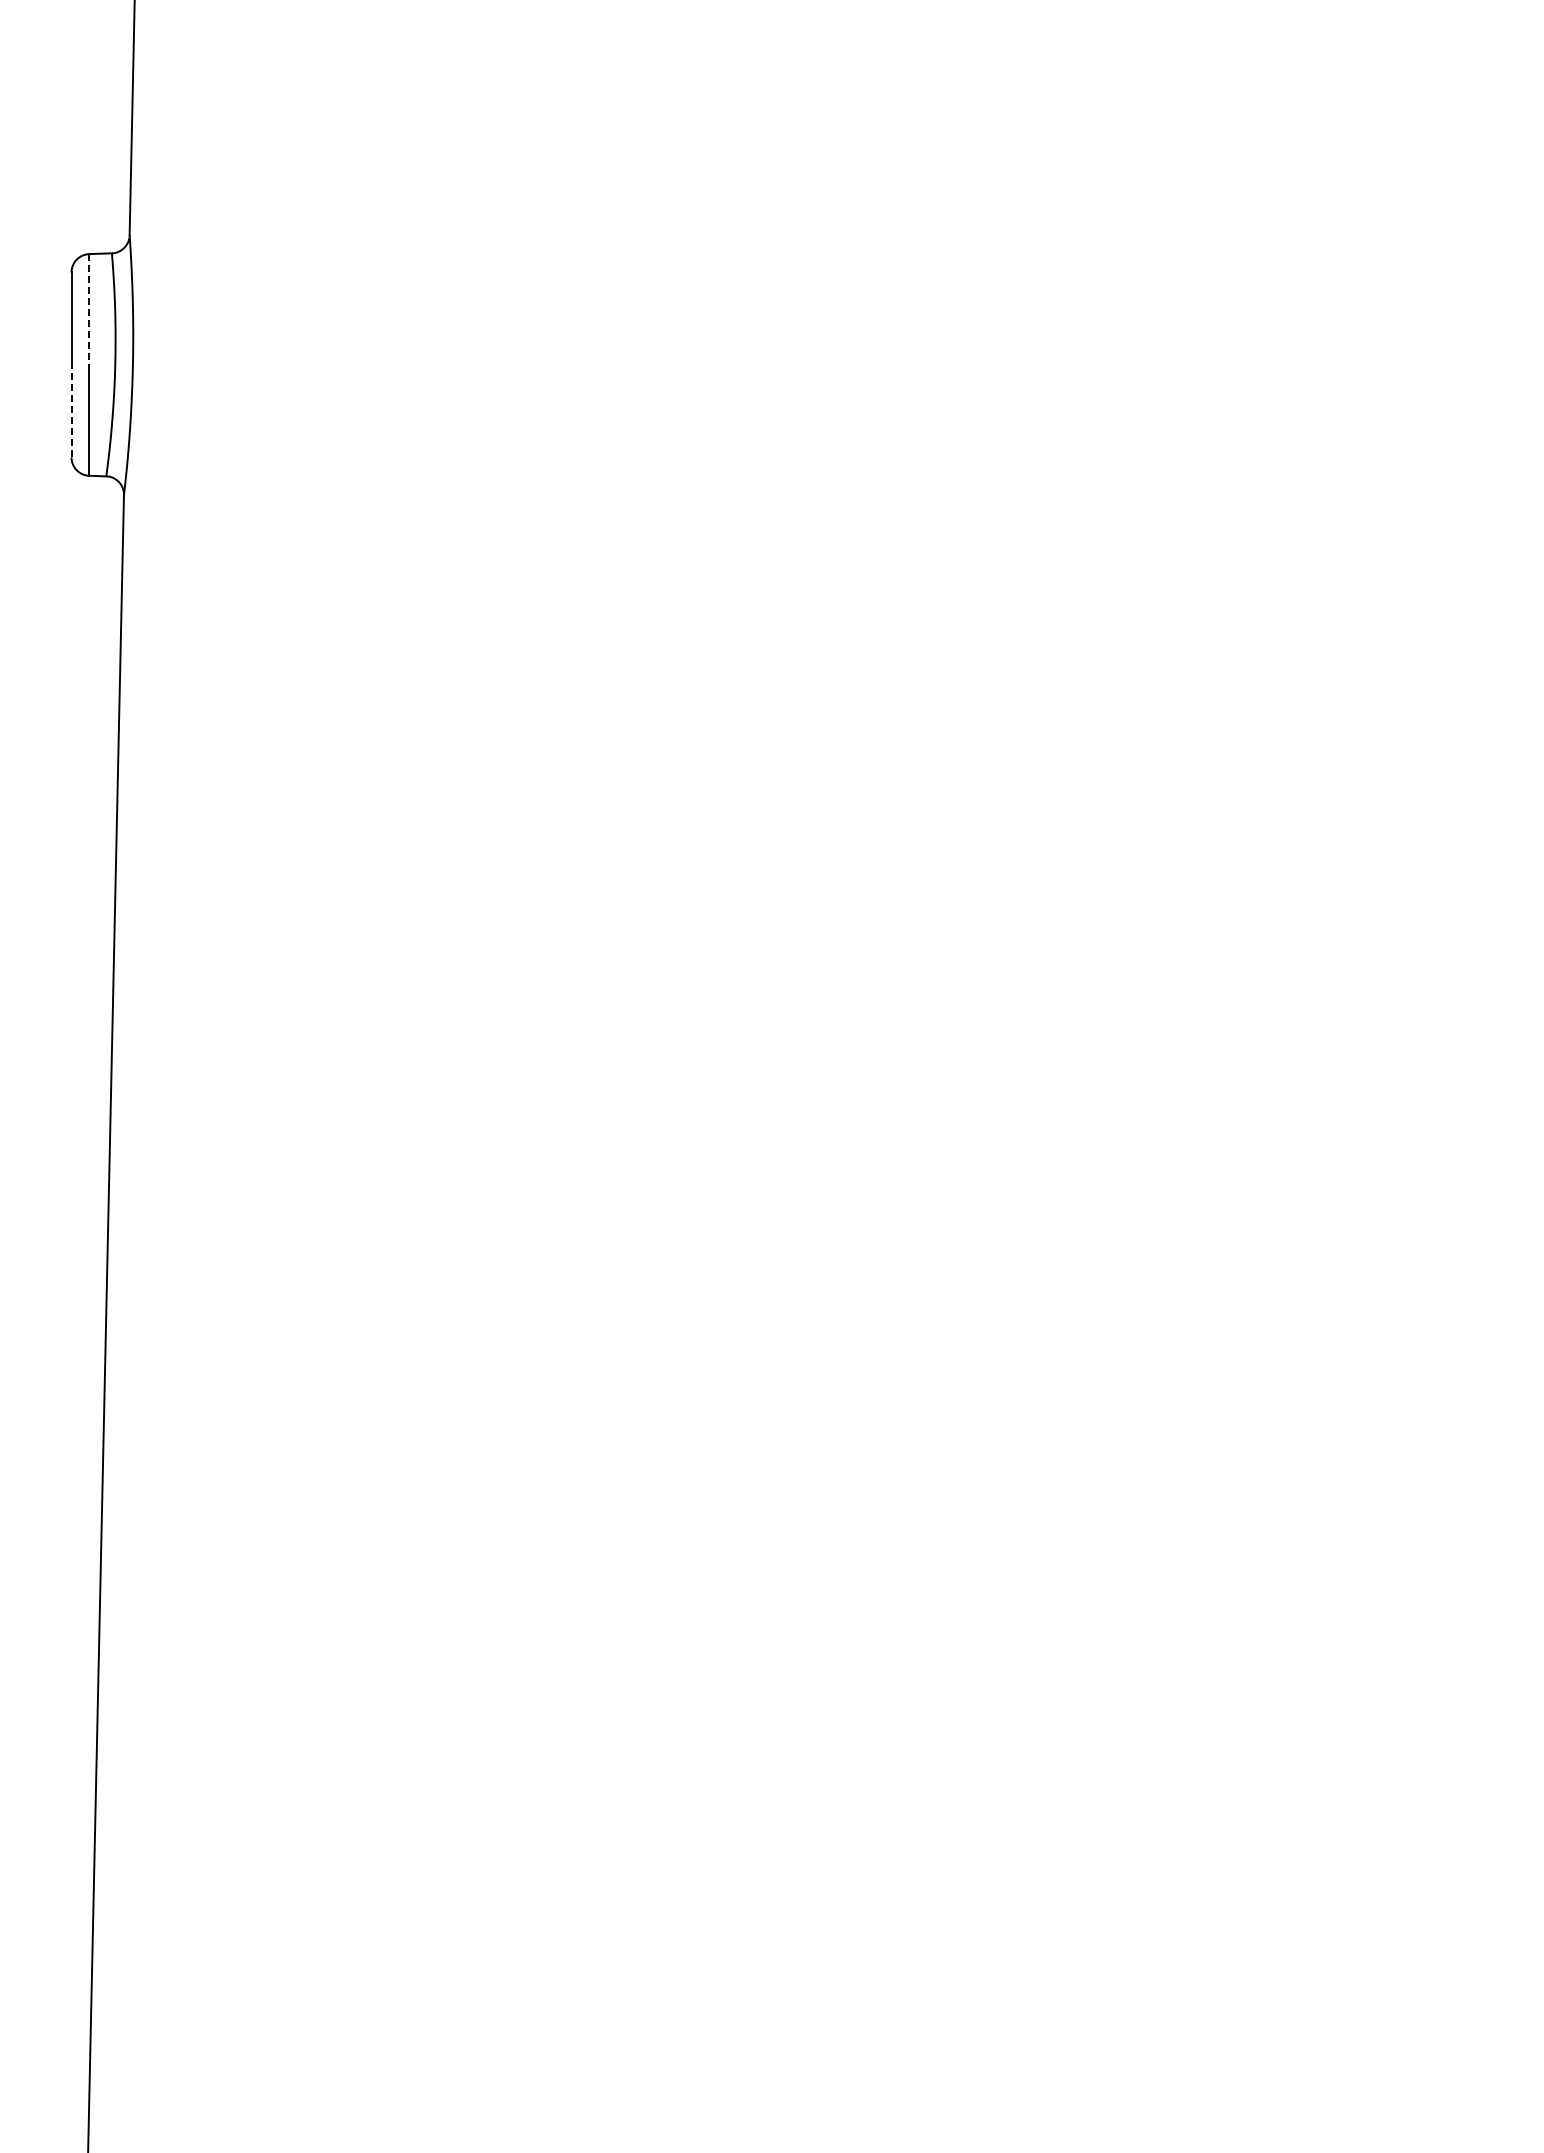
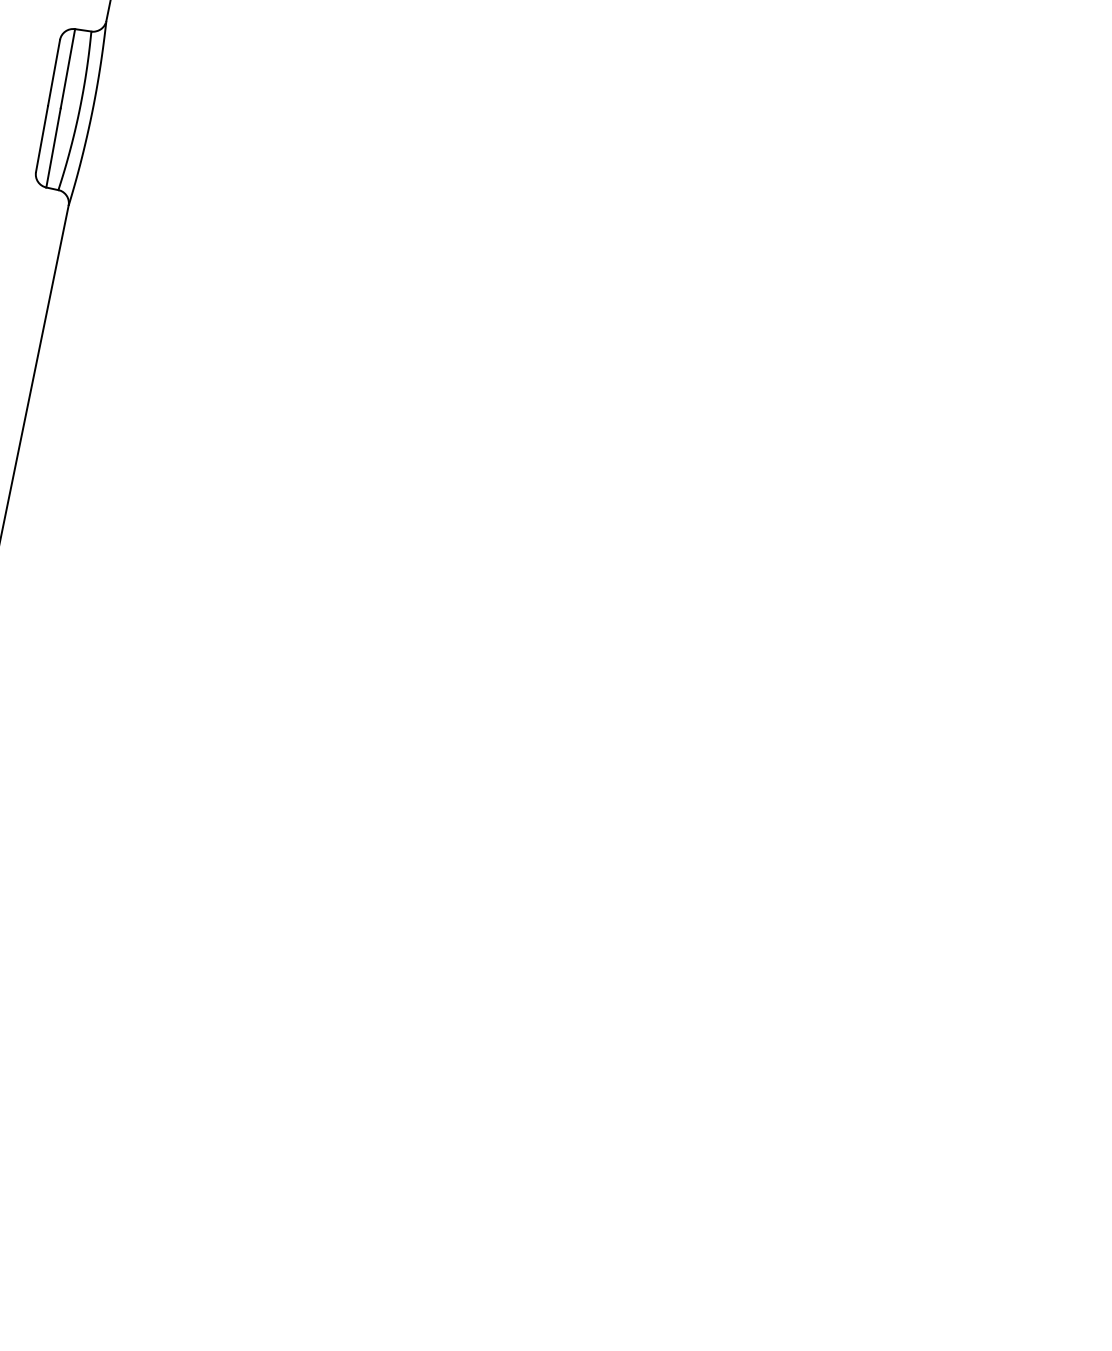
line: (89, 310) -> (67, 69), dashed -> solid
line: (71, 410) -> (42, 138), dashed -> solid

